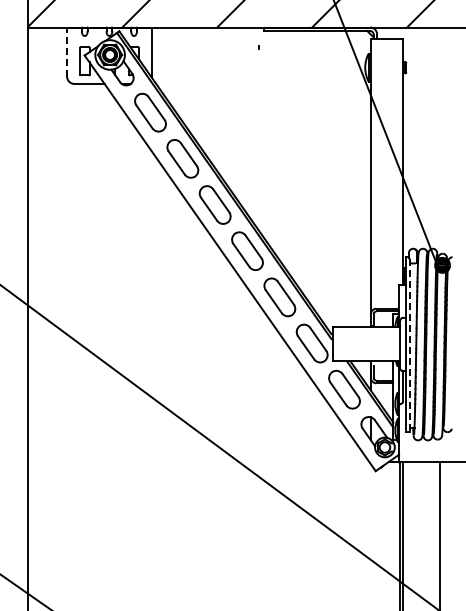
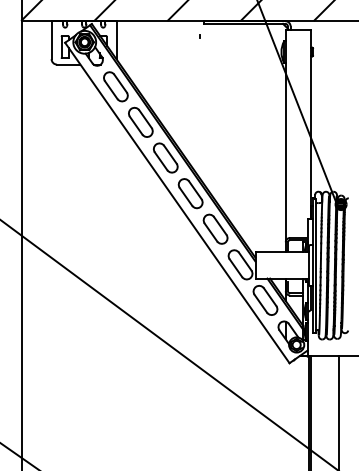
line: (67, 52) -> (51, 40), dashed -> solid
line: (410, 345) -> (316, 266), dashed -> solid

